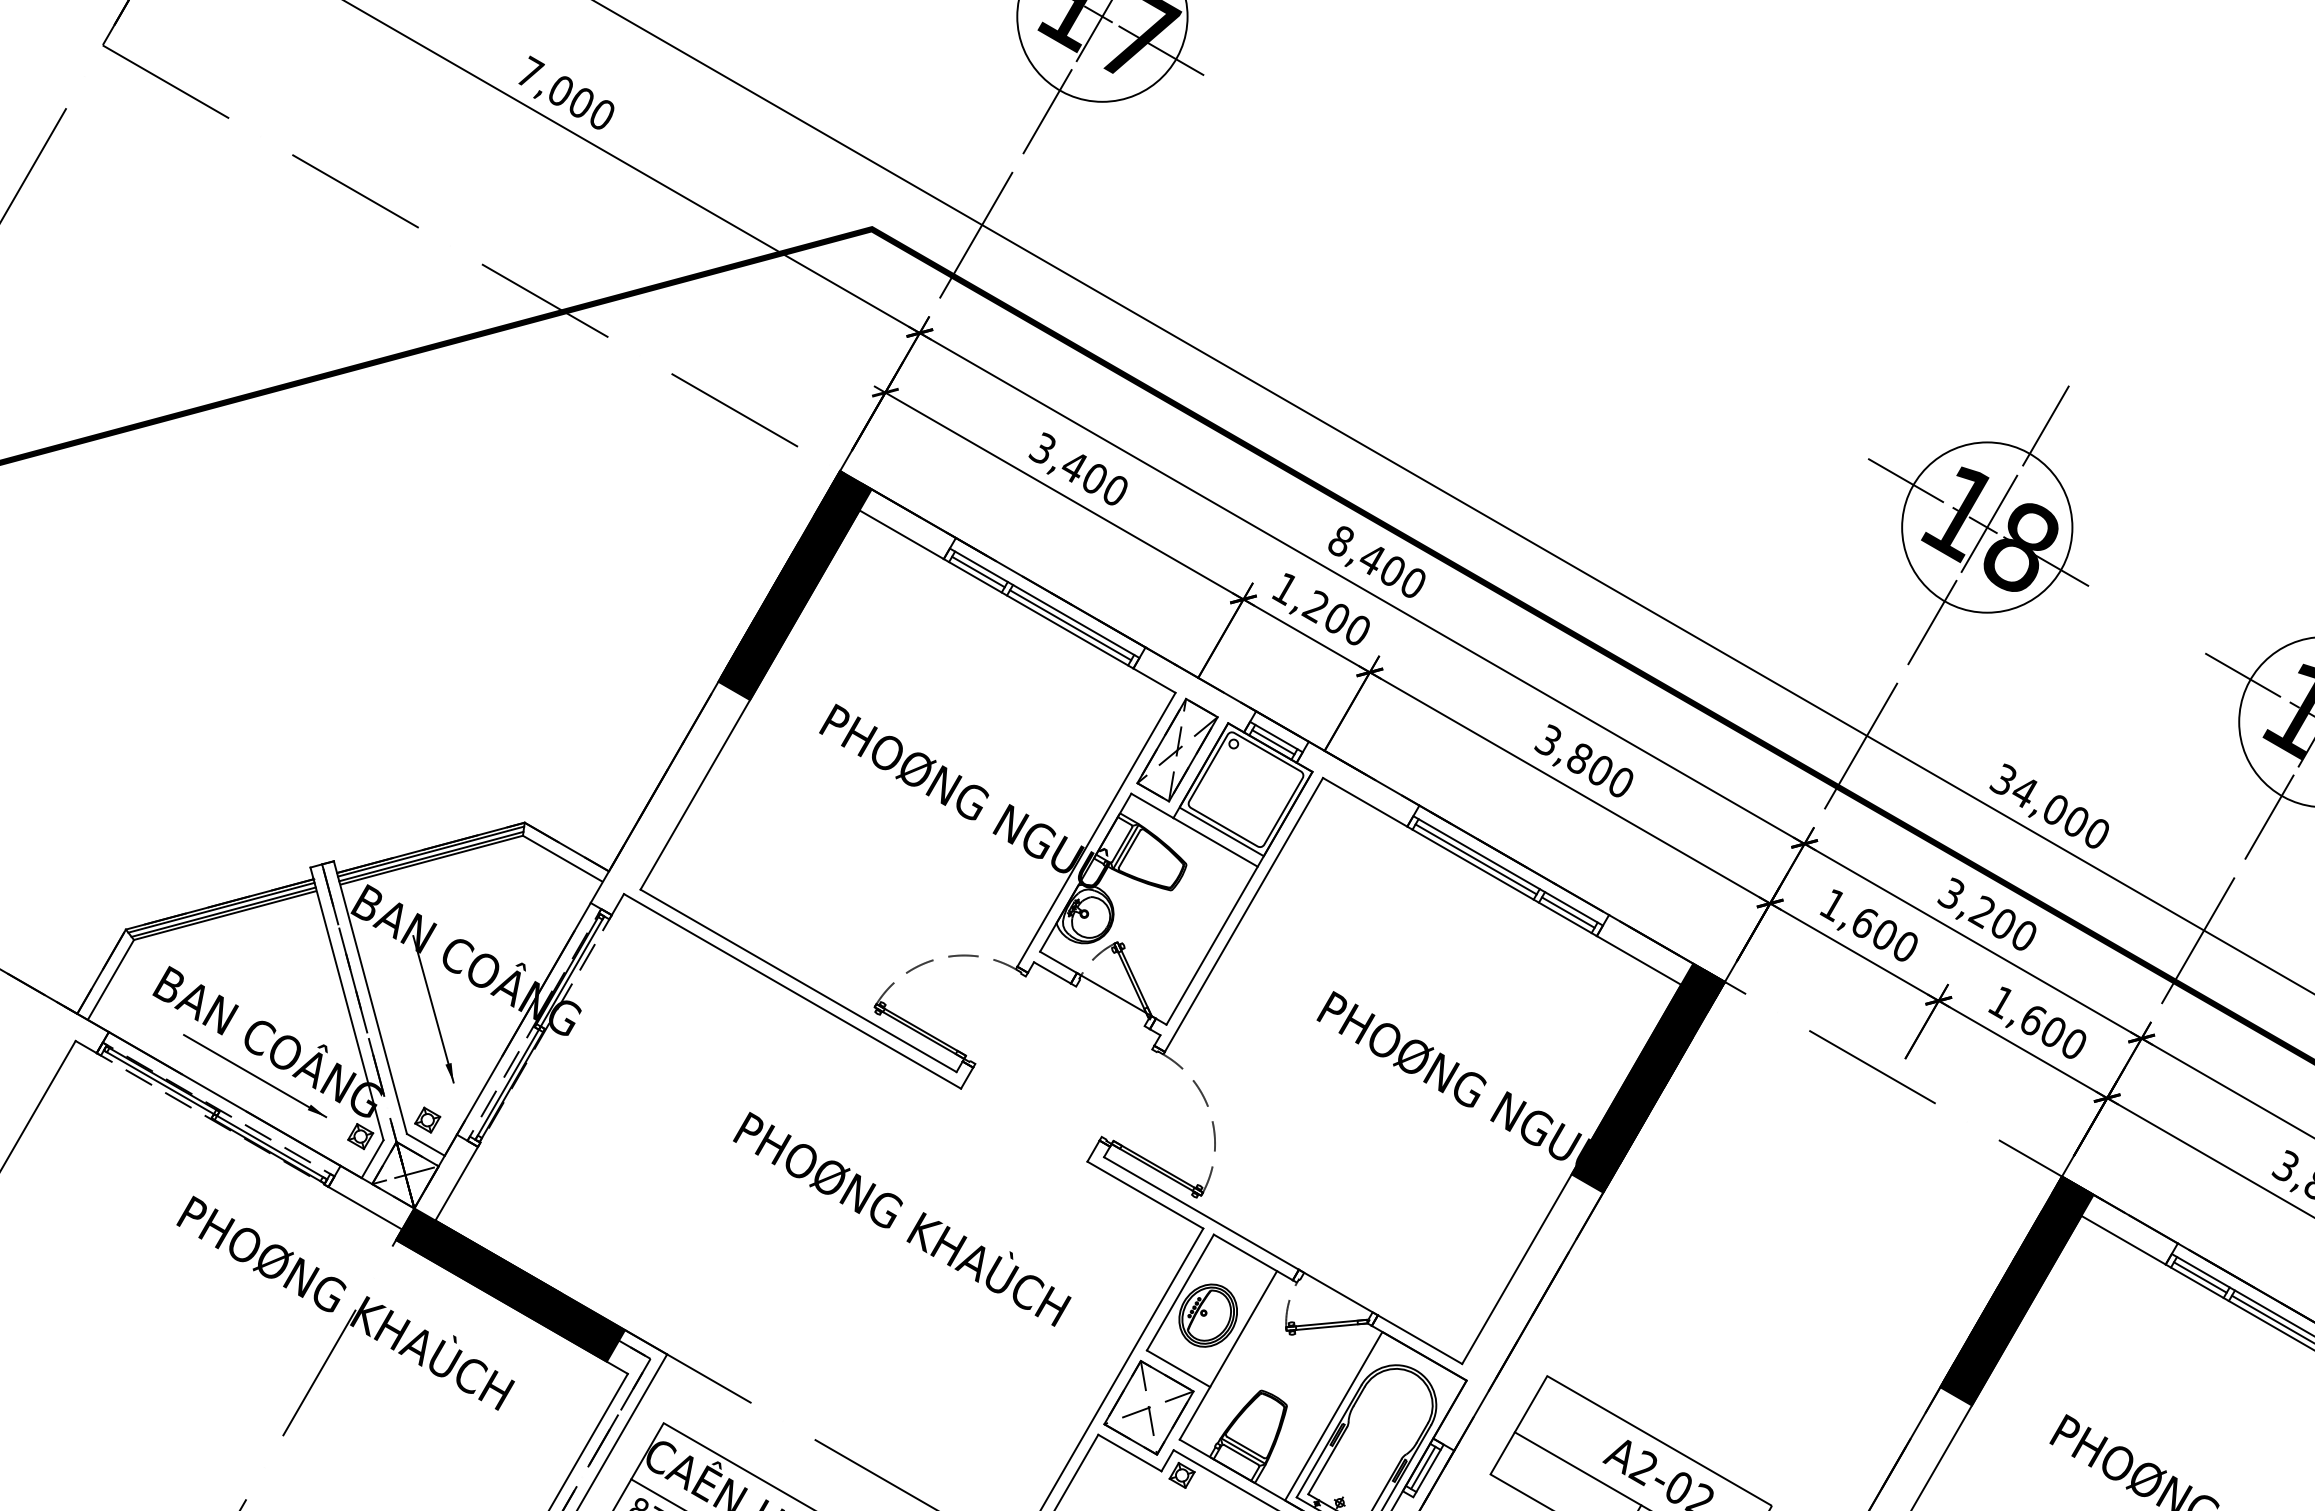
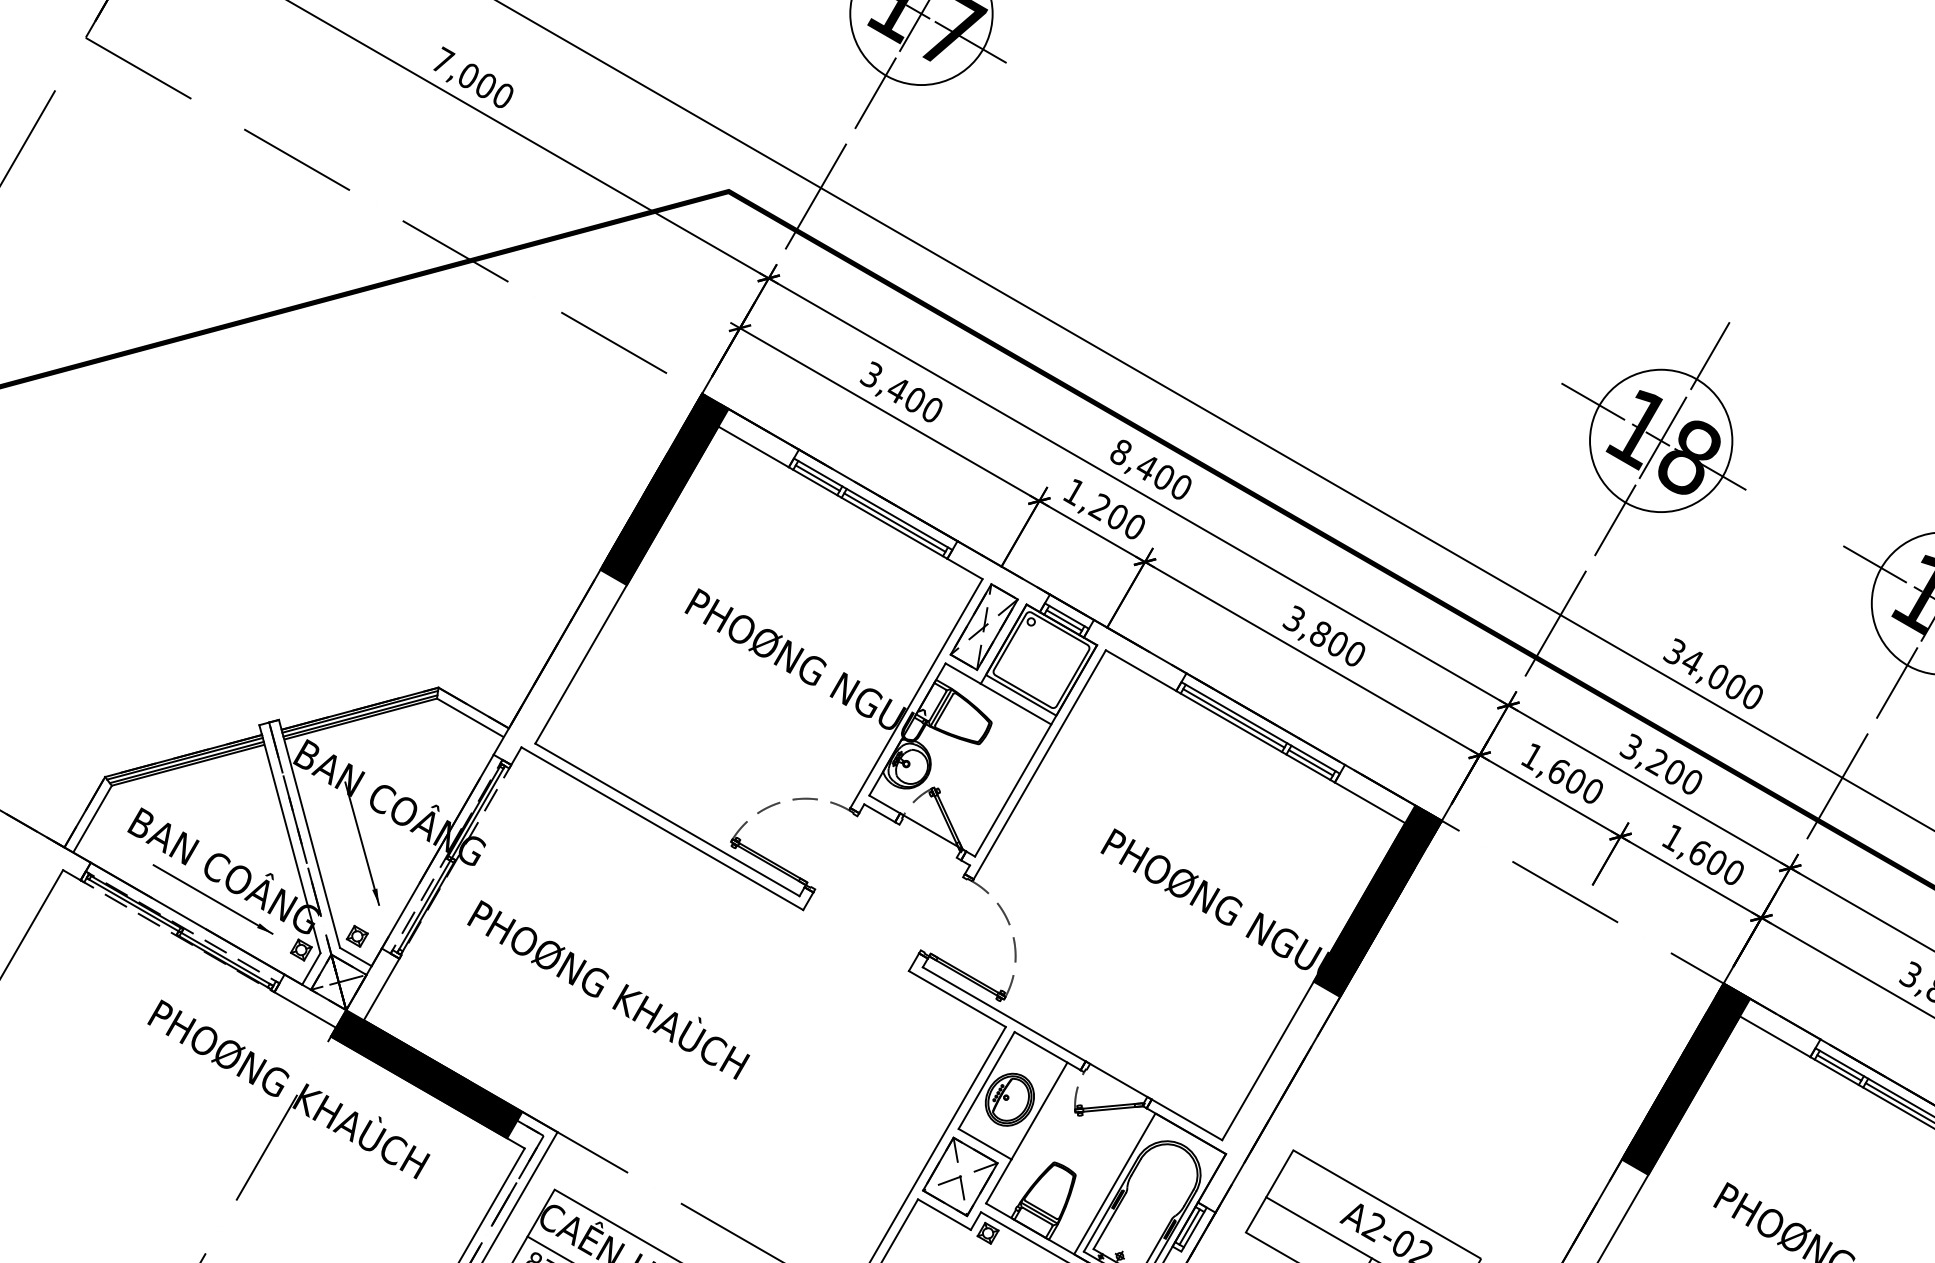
text: (902, 1219) -> (608, 990), moved

